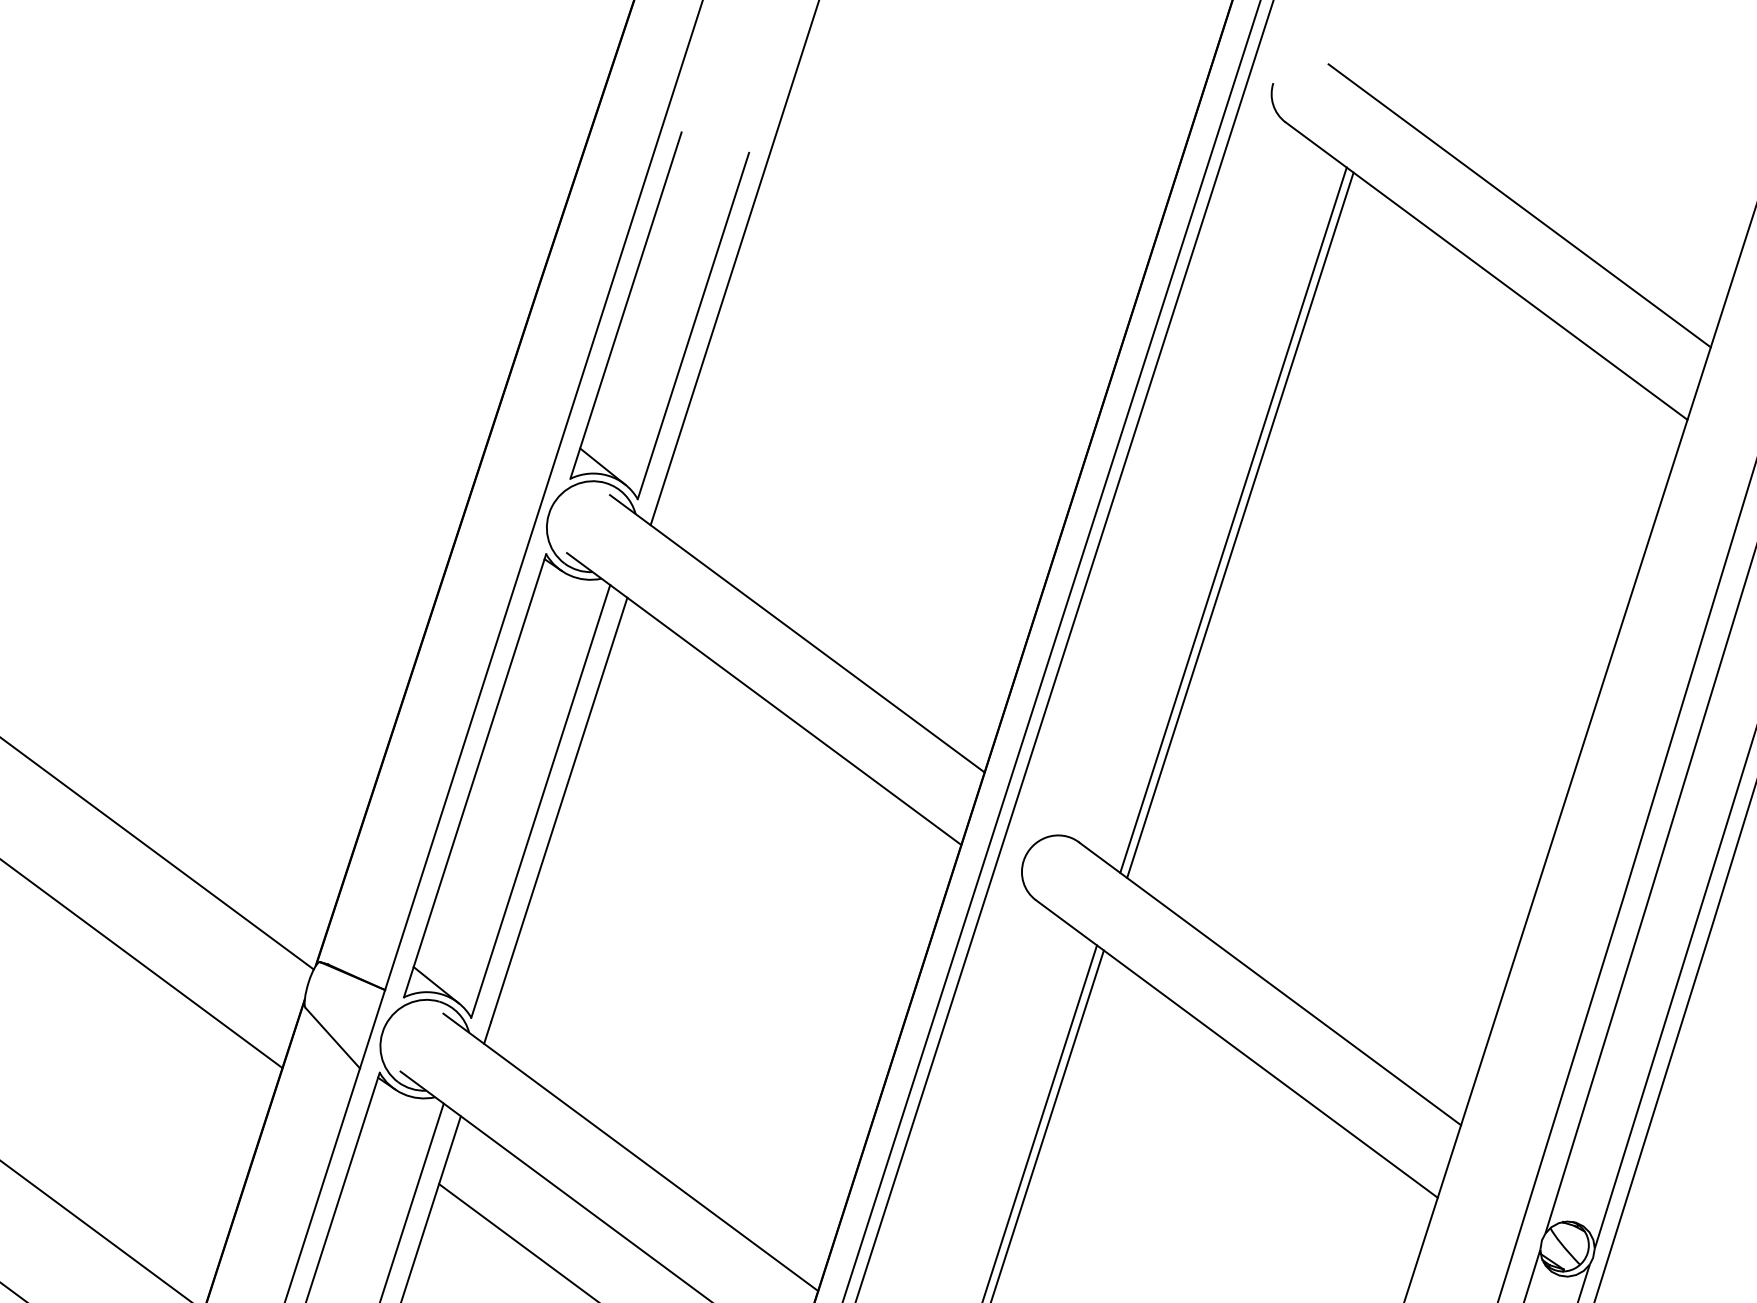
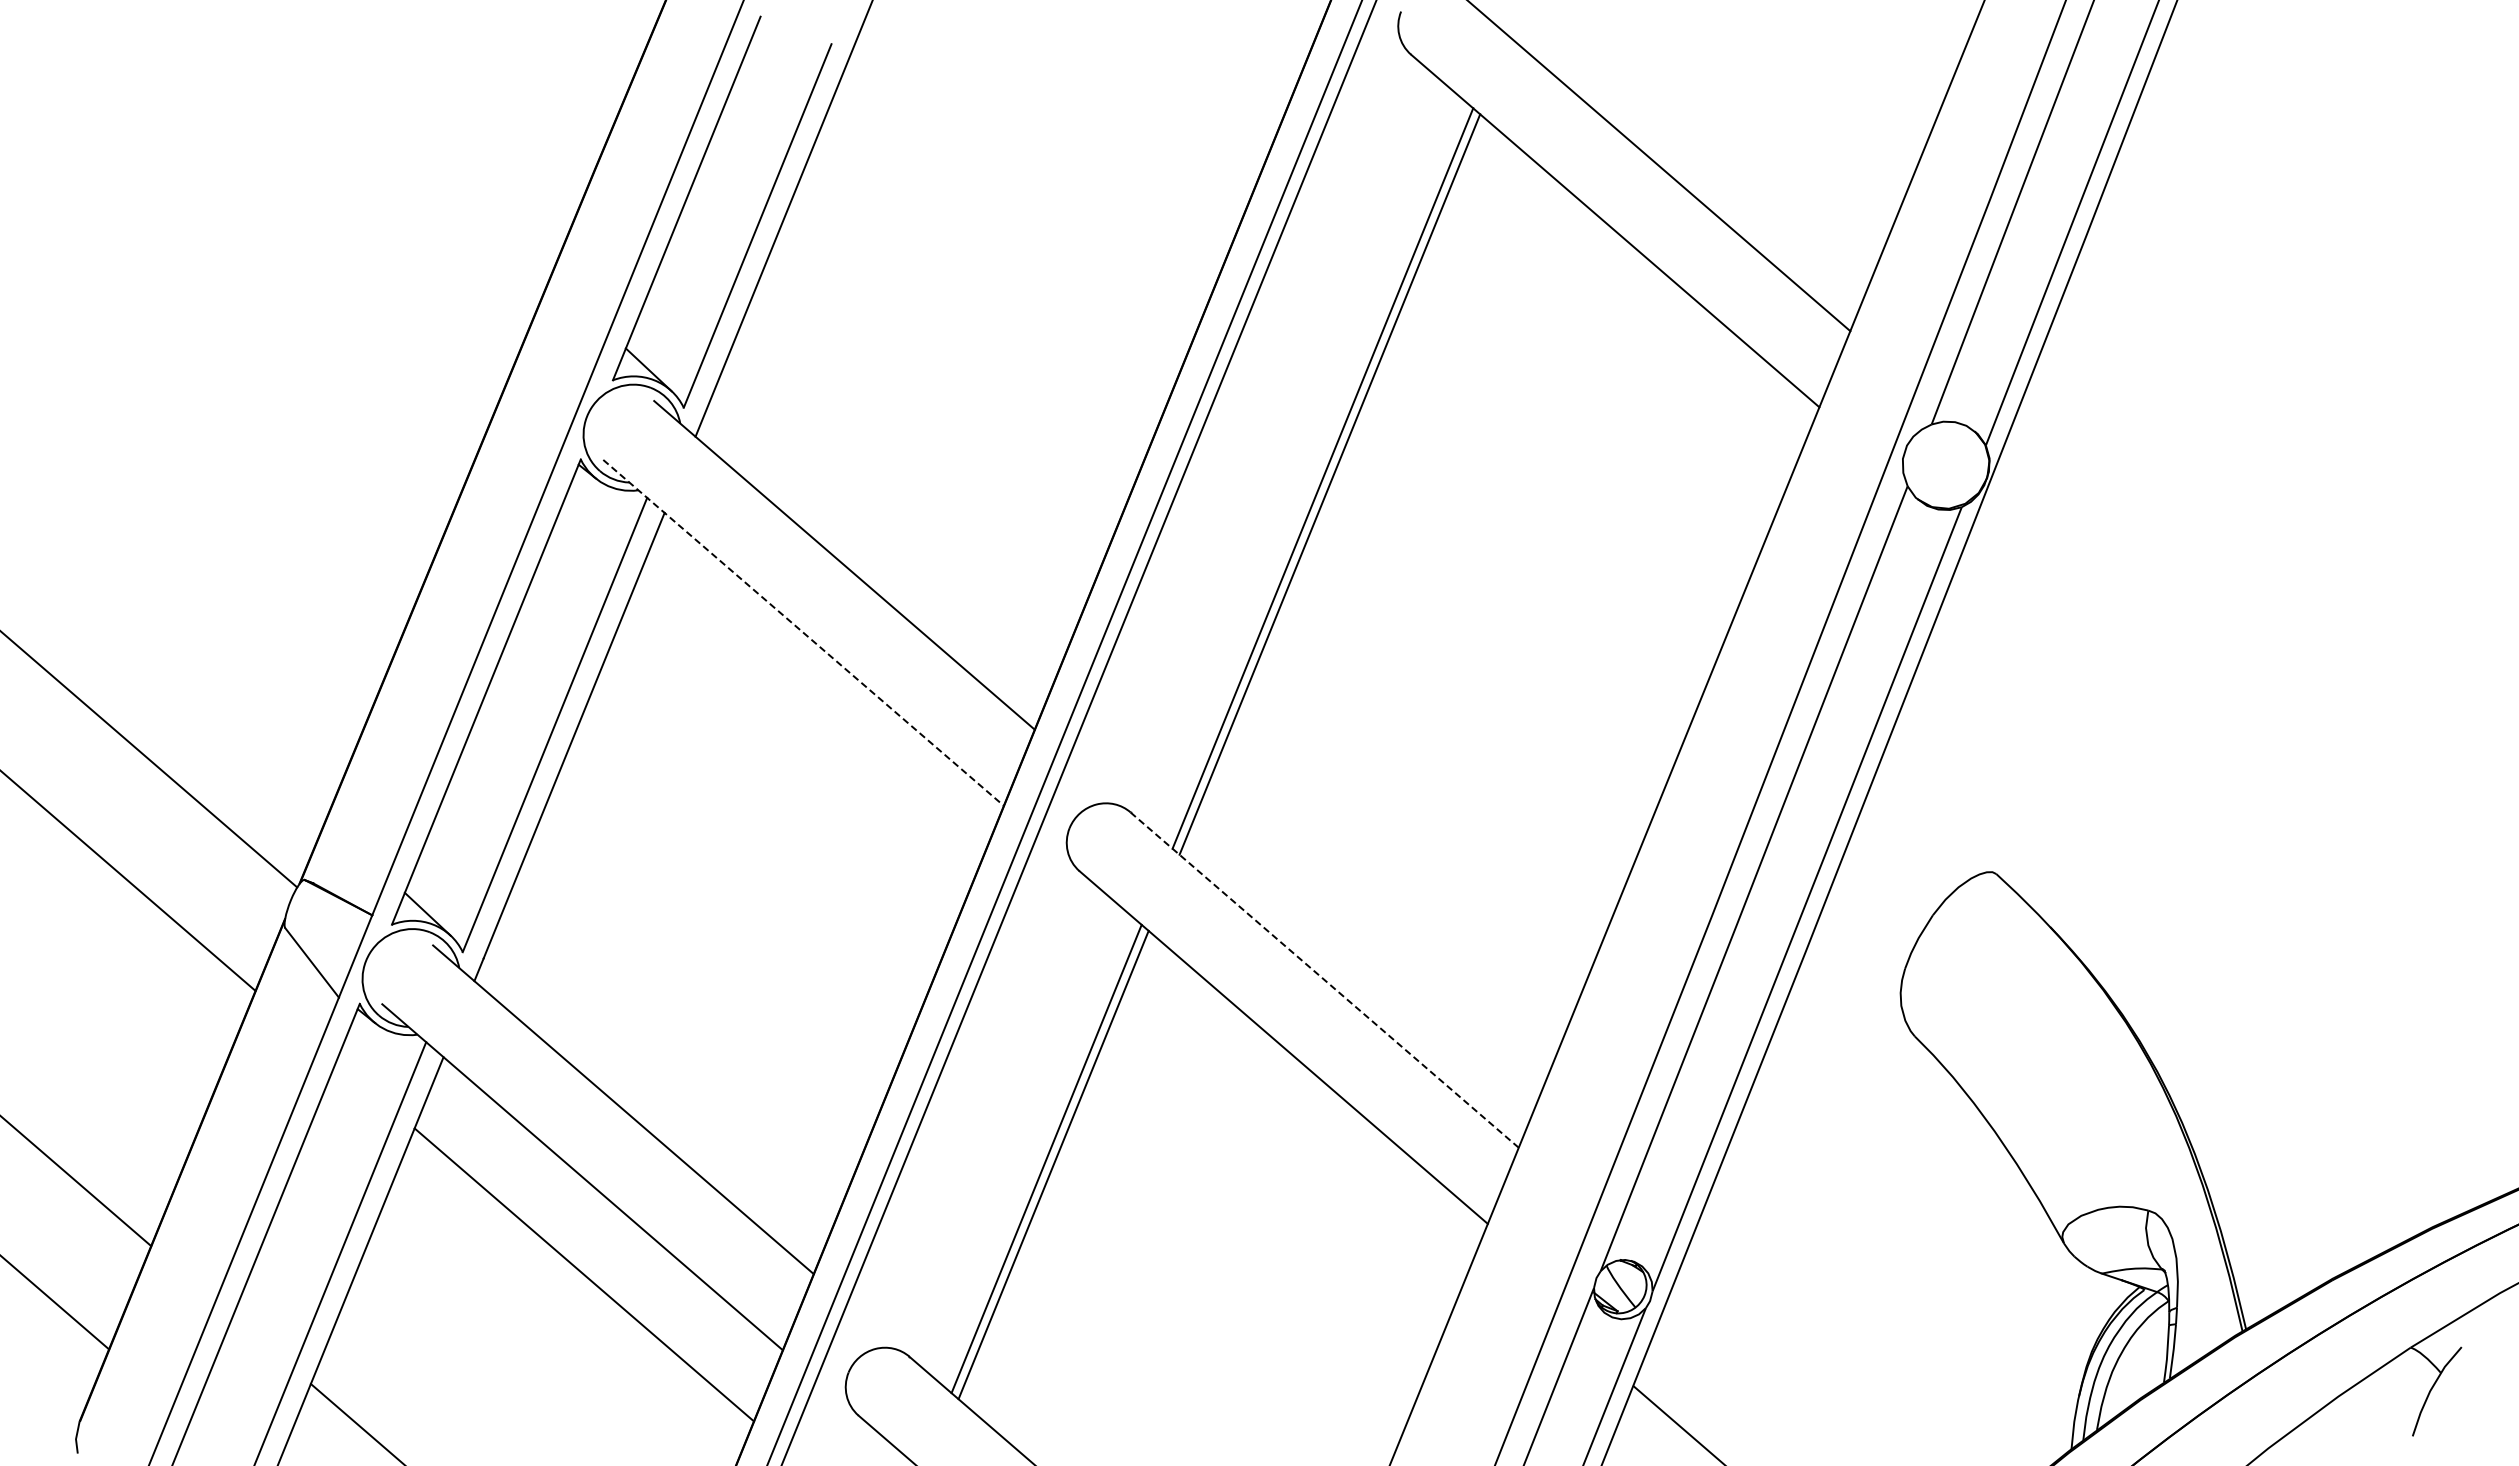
line: (764, 698) -> (803, 632), solid -> dashed
line: (1269, 983) -> (1324, 979), solid -> dashed

